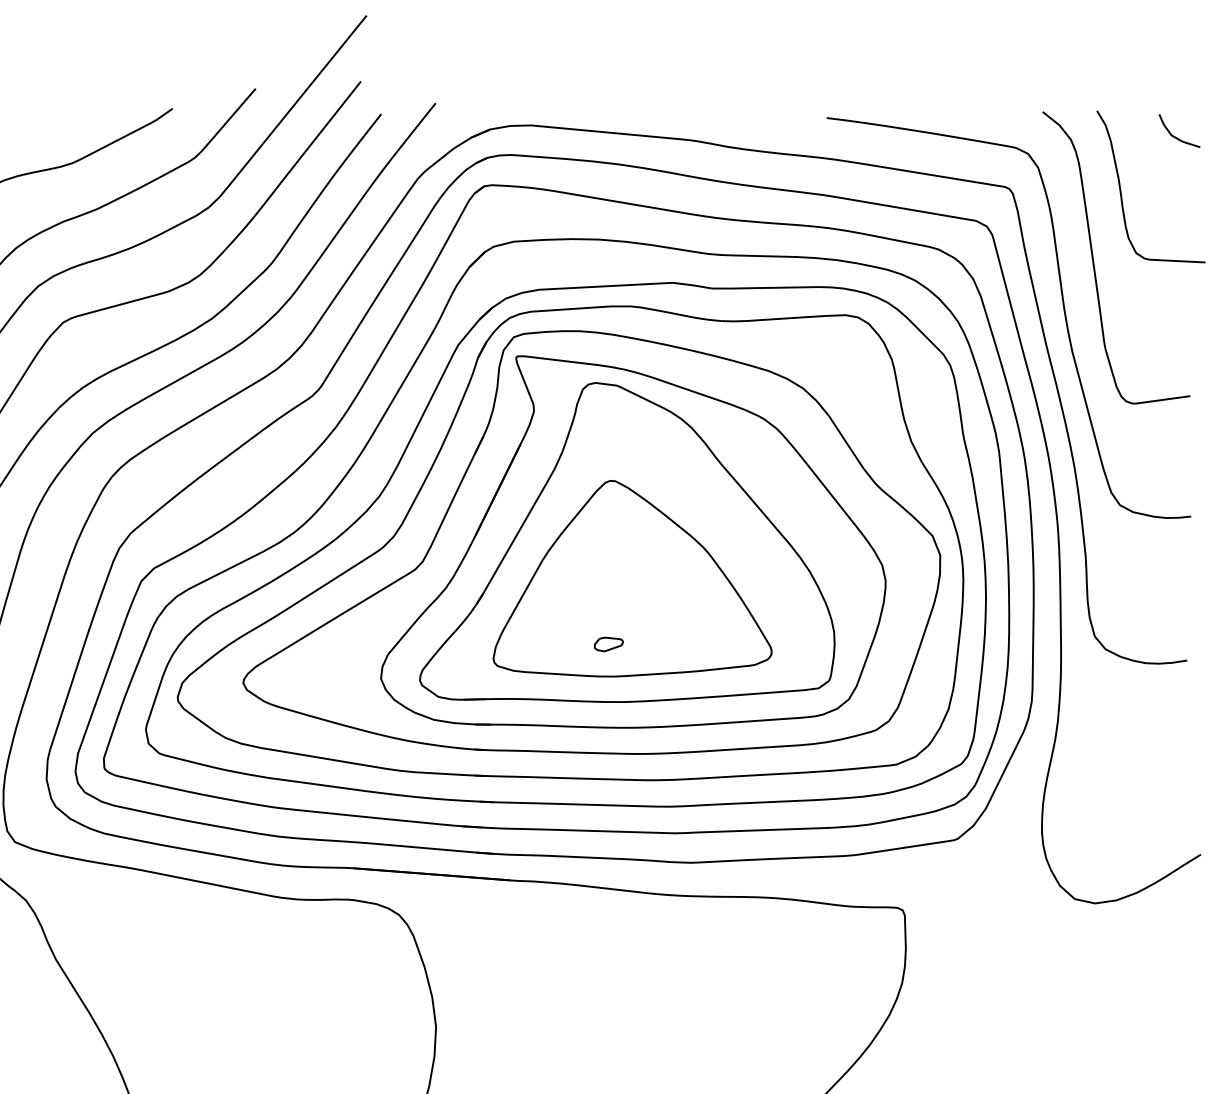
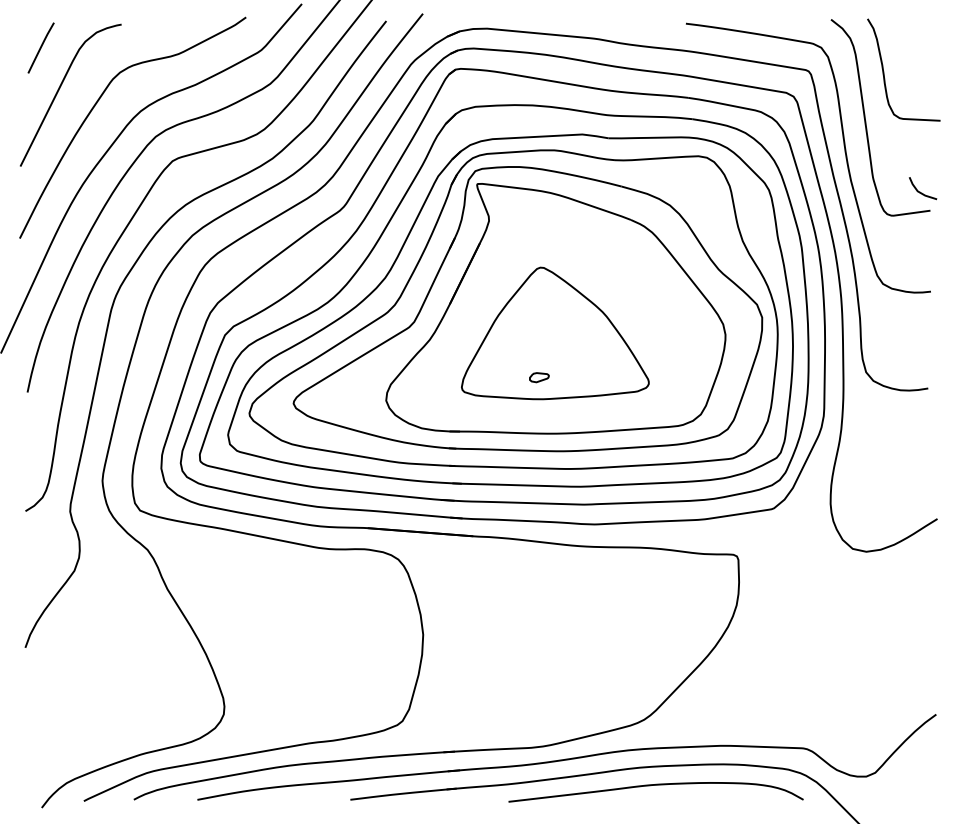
line: (1175, 135) -> (920, 191), moved
part: (626, 541) -> (551, 308), removed

